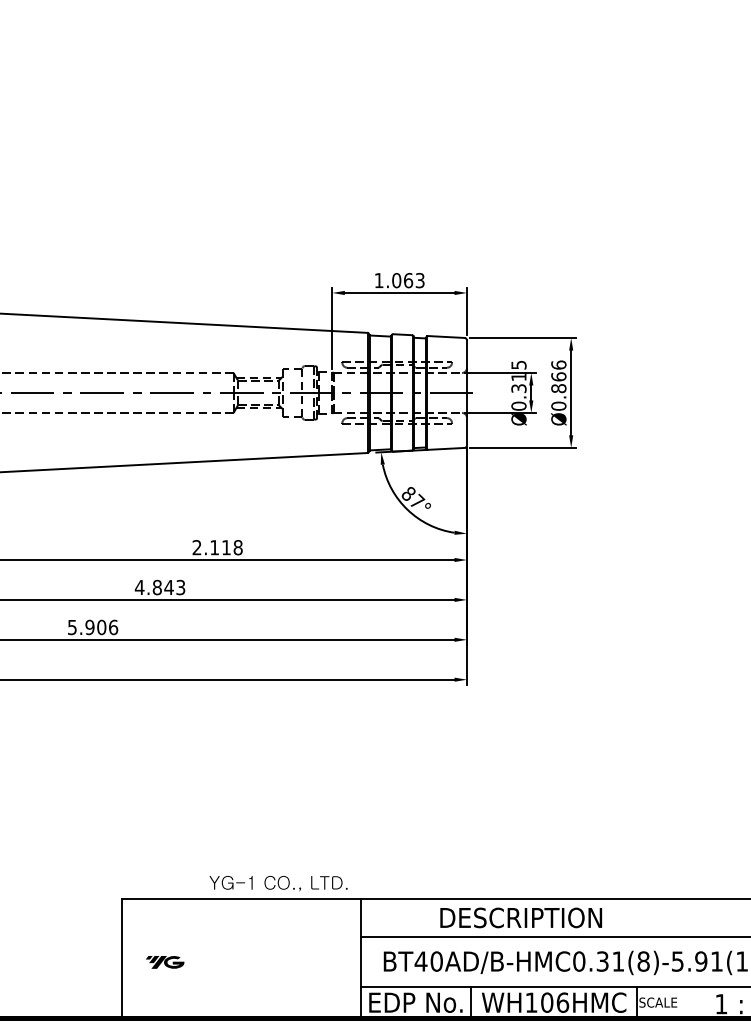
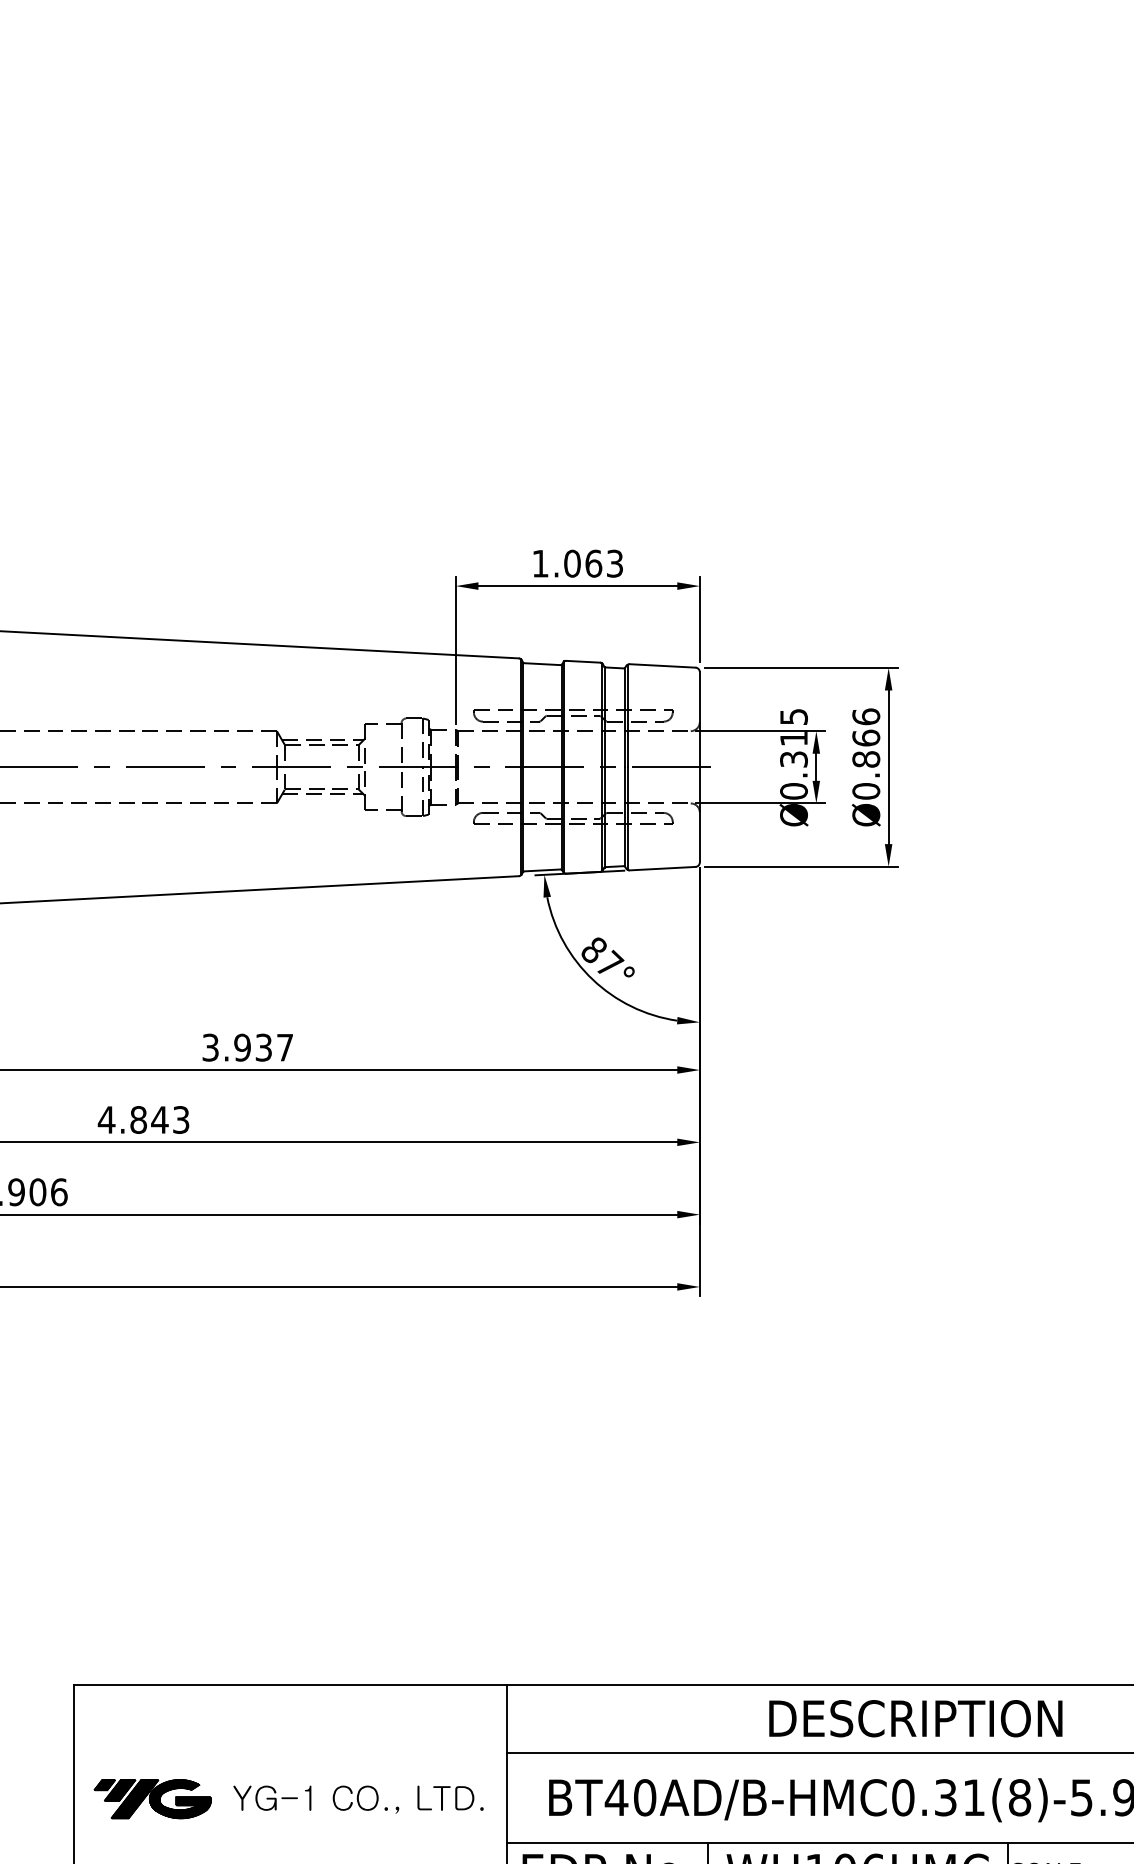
text: (217, 547) -> (247, 1047), 2.118 -> 3.937
text: (278, 883) -> (358, 1799), moved
text: (521, 917) -> (916, 1717), moved
part: (164, 962) -> (151, 1799), size x1.67

